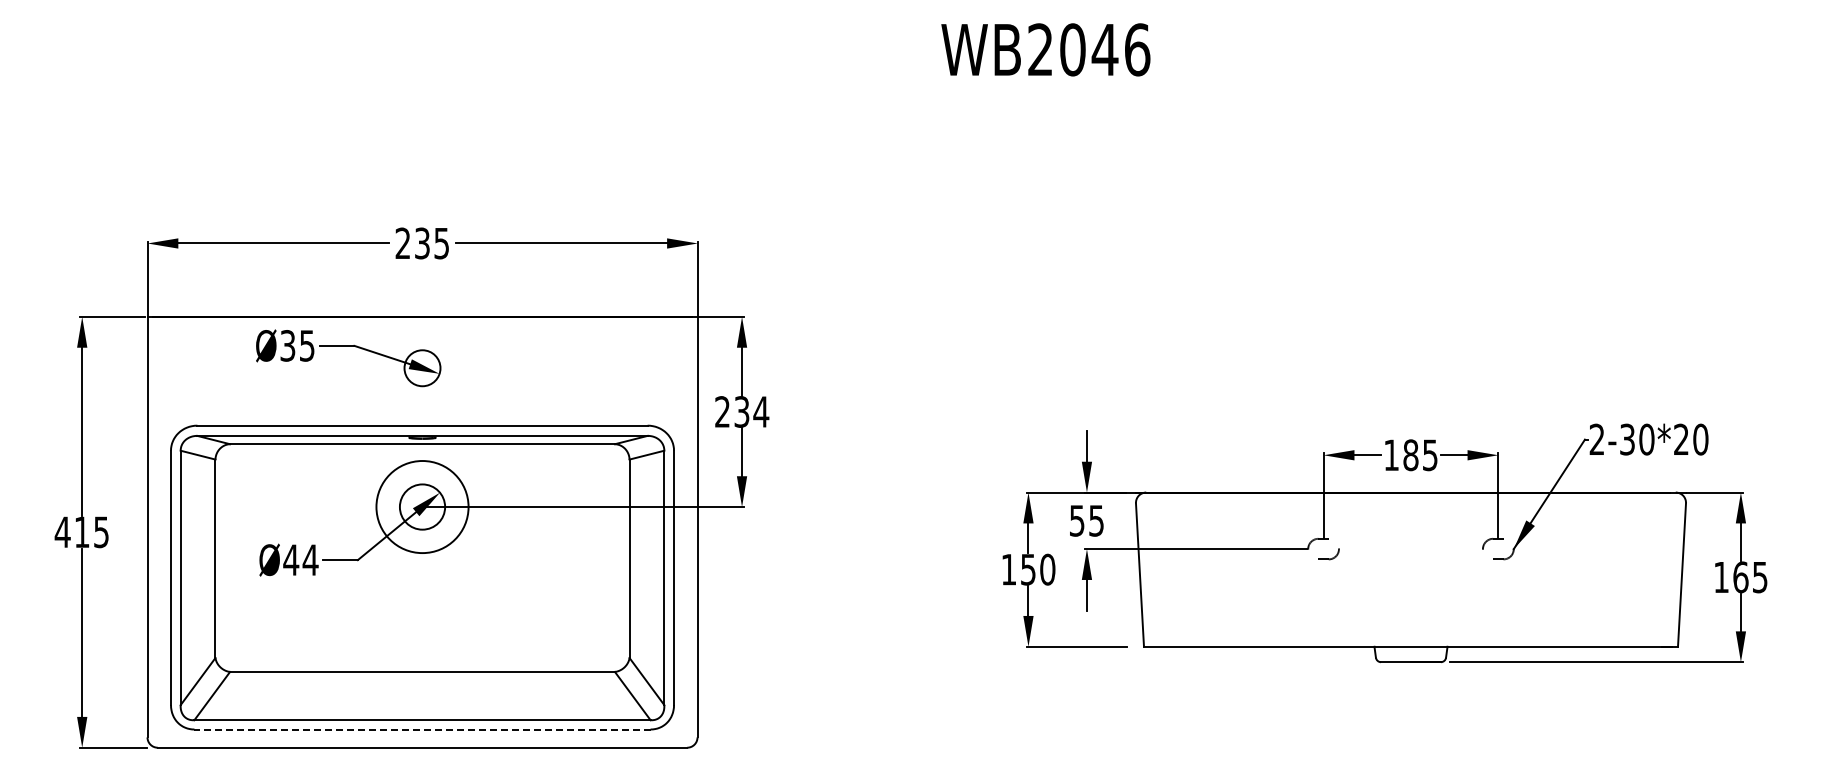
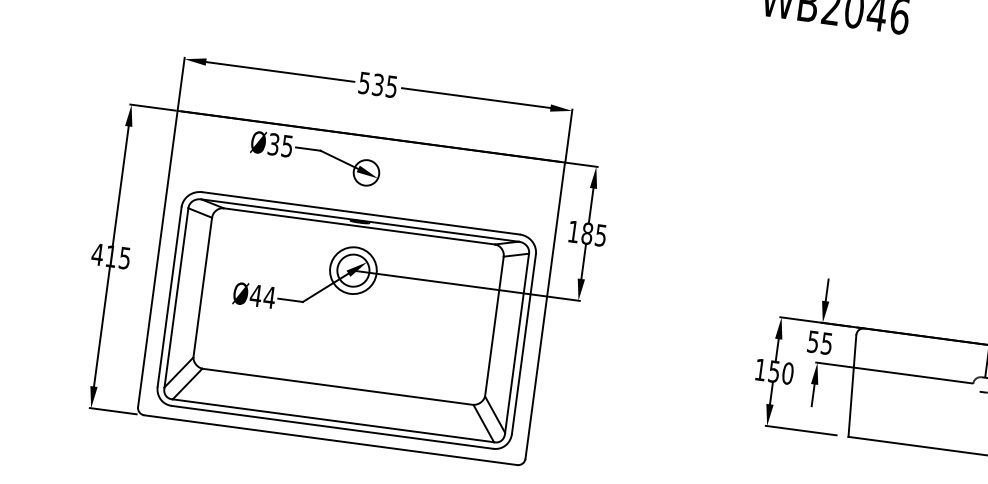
text: (402, 243) -> (364, 83), 235 -> 535
text: (742, 411) -> (587, 233), 234 -> 185
circle: (422, 506) -> (353, 270), size x0.71
line: (422, 729) -> (332, 427), dashed -> solid

